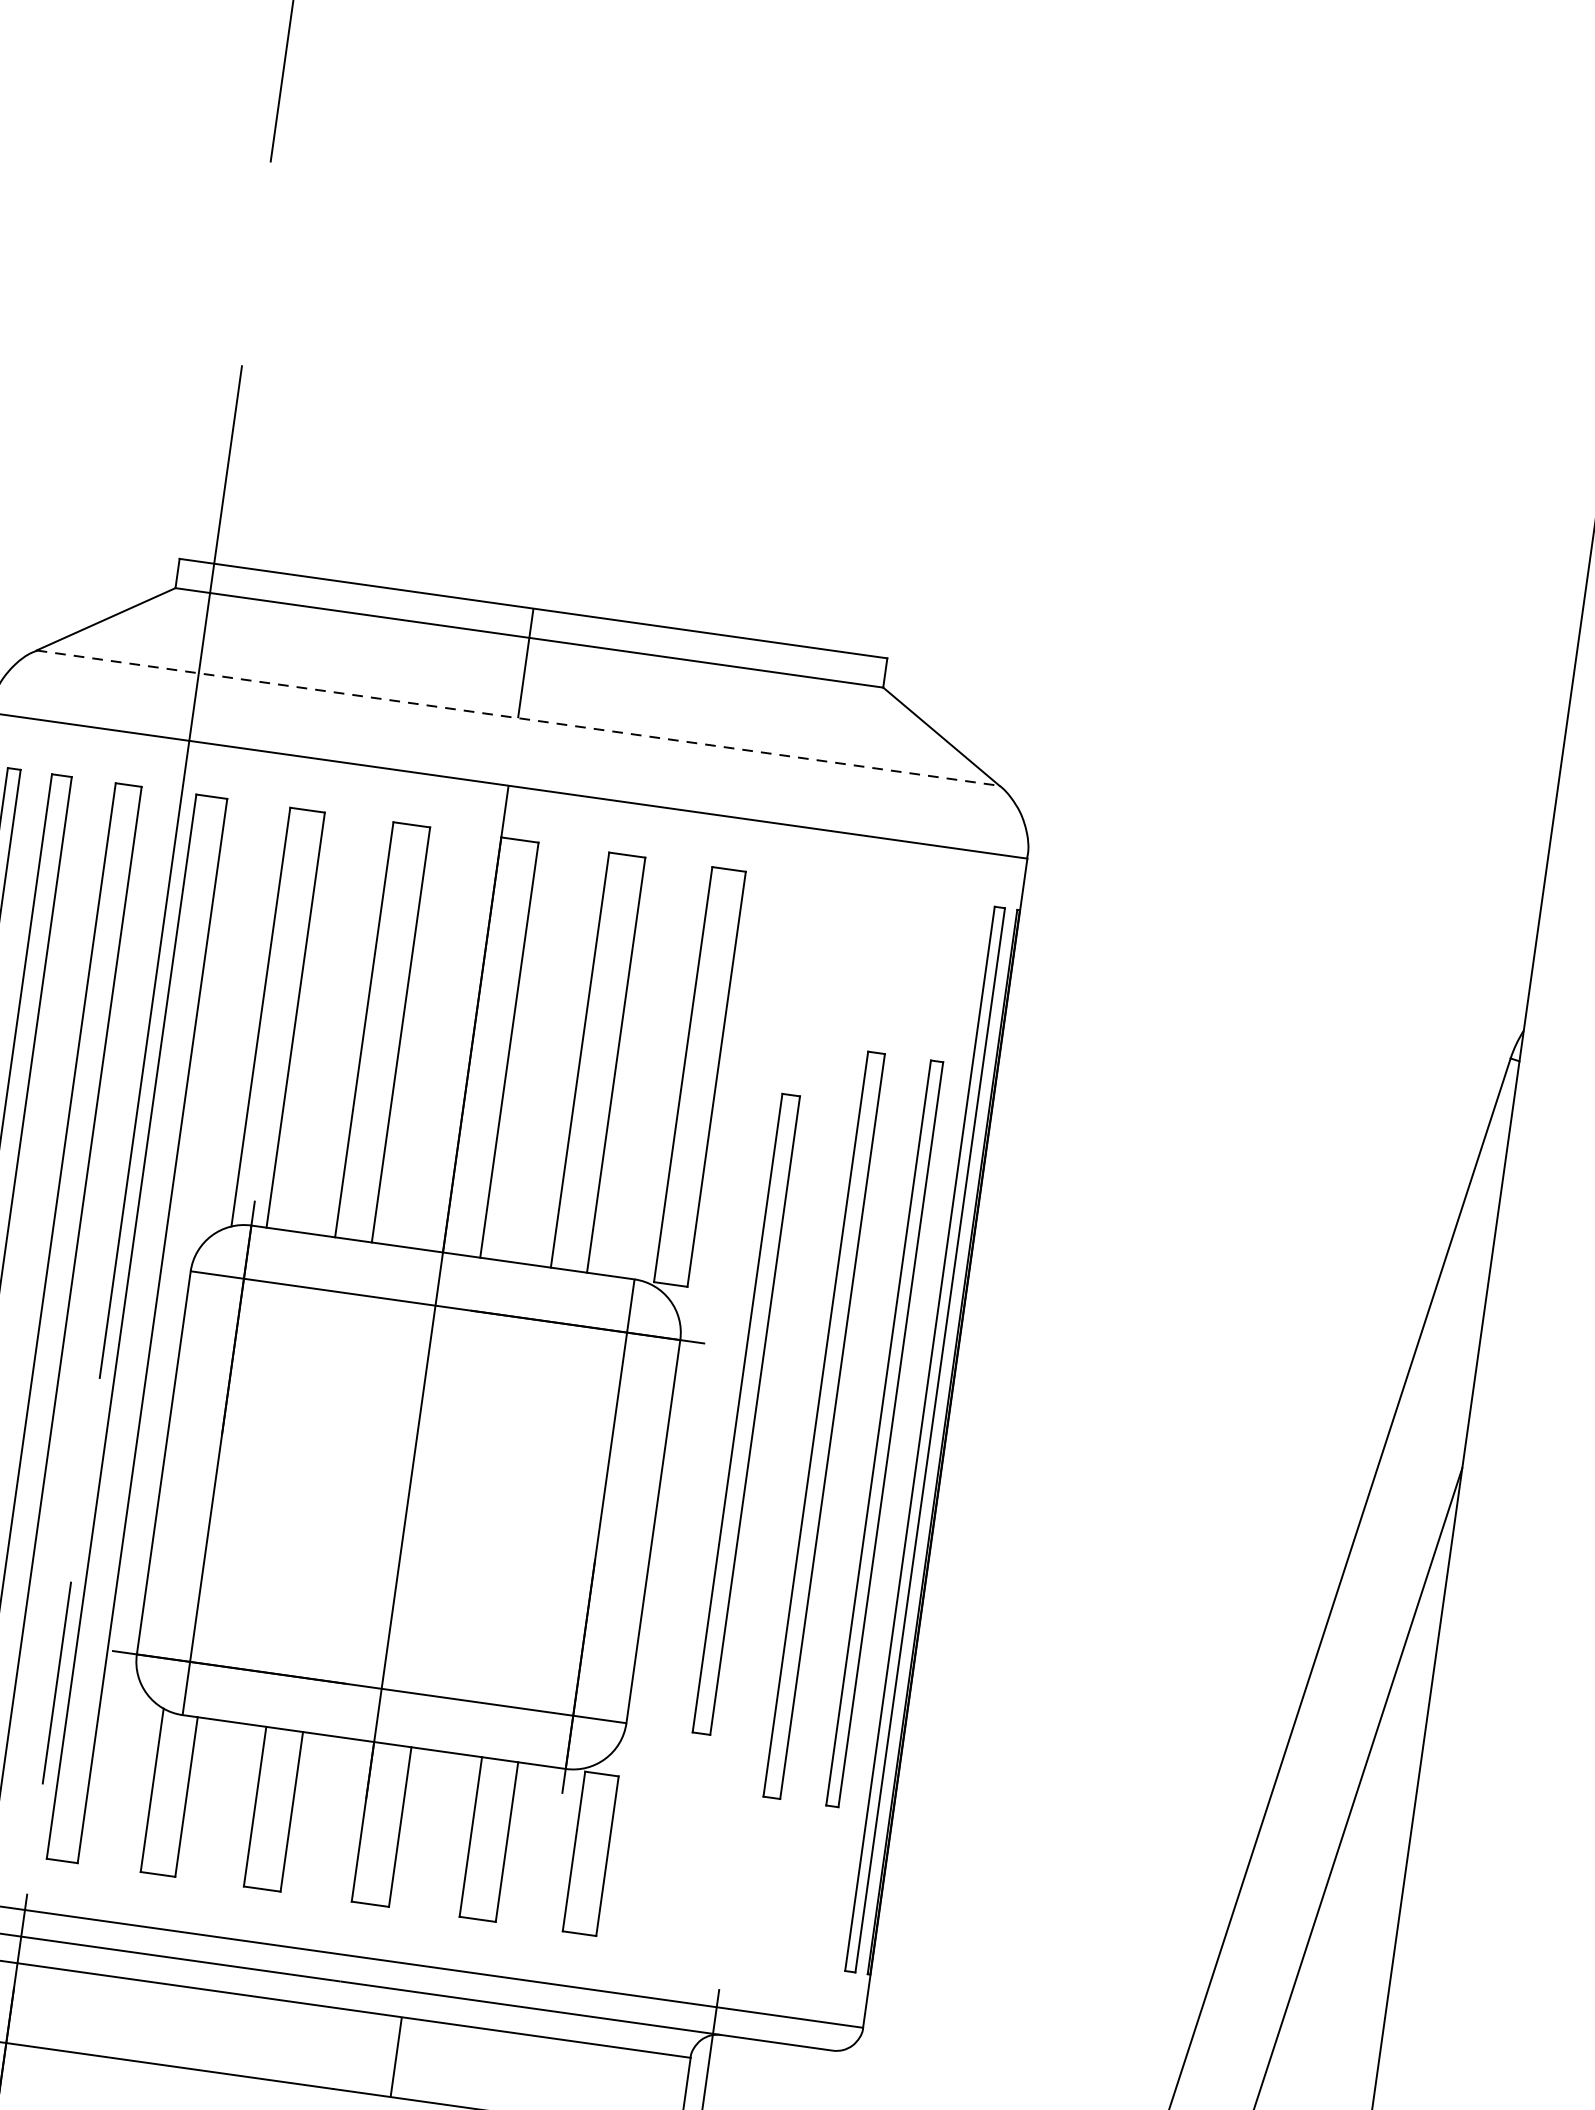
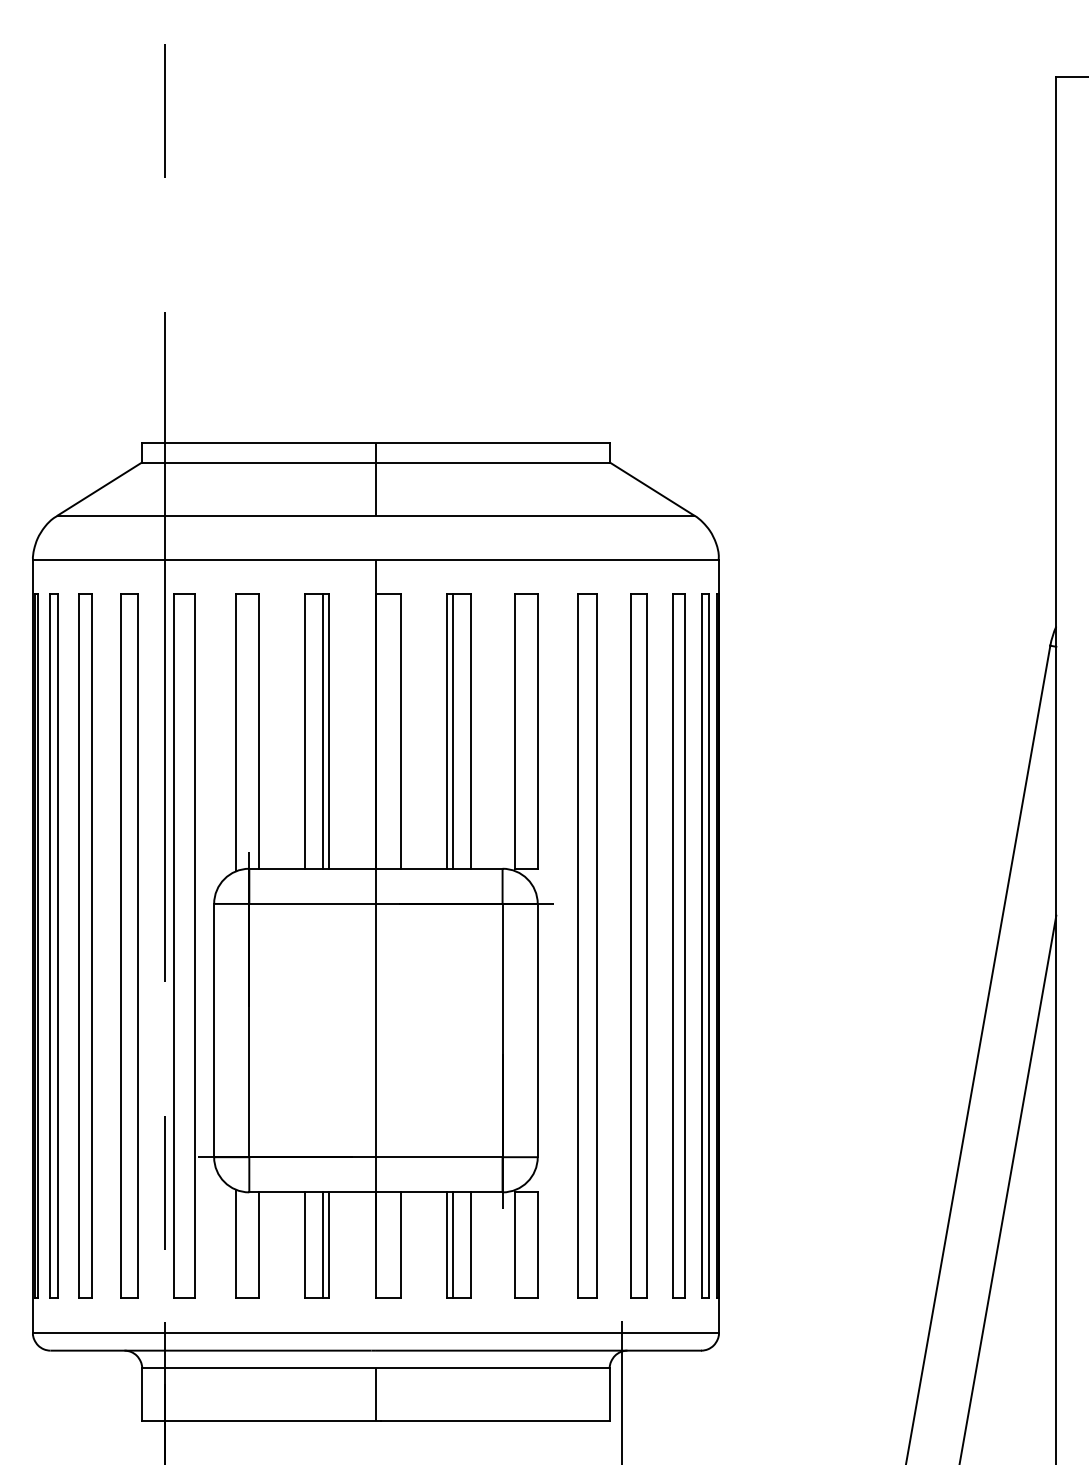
line: (518, 718) -> (376, 515), dashed -> solid
line: (391, 1033) -> (322, 731), added
line: (589, 1061) -> (453, 731), added
part: (746, 1413) -> (587, 945), size x1.67
part: (823, 1424) -> (638, 945), size x1.43
part: (884, 1432) -> (678, 945), size x1.43
line: (282, 1809) -> (322, 1244), added
line: (480, 1837) -> (453, 1244), added
line: (395, 2056) -> (375, 1394), moved

